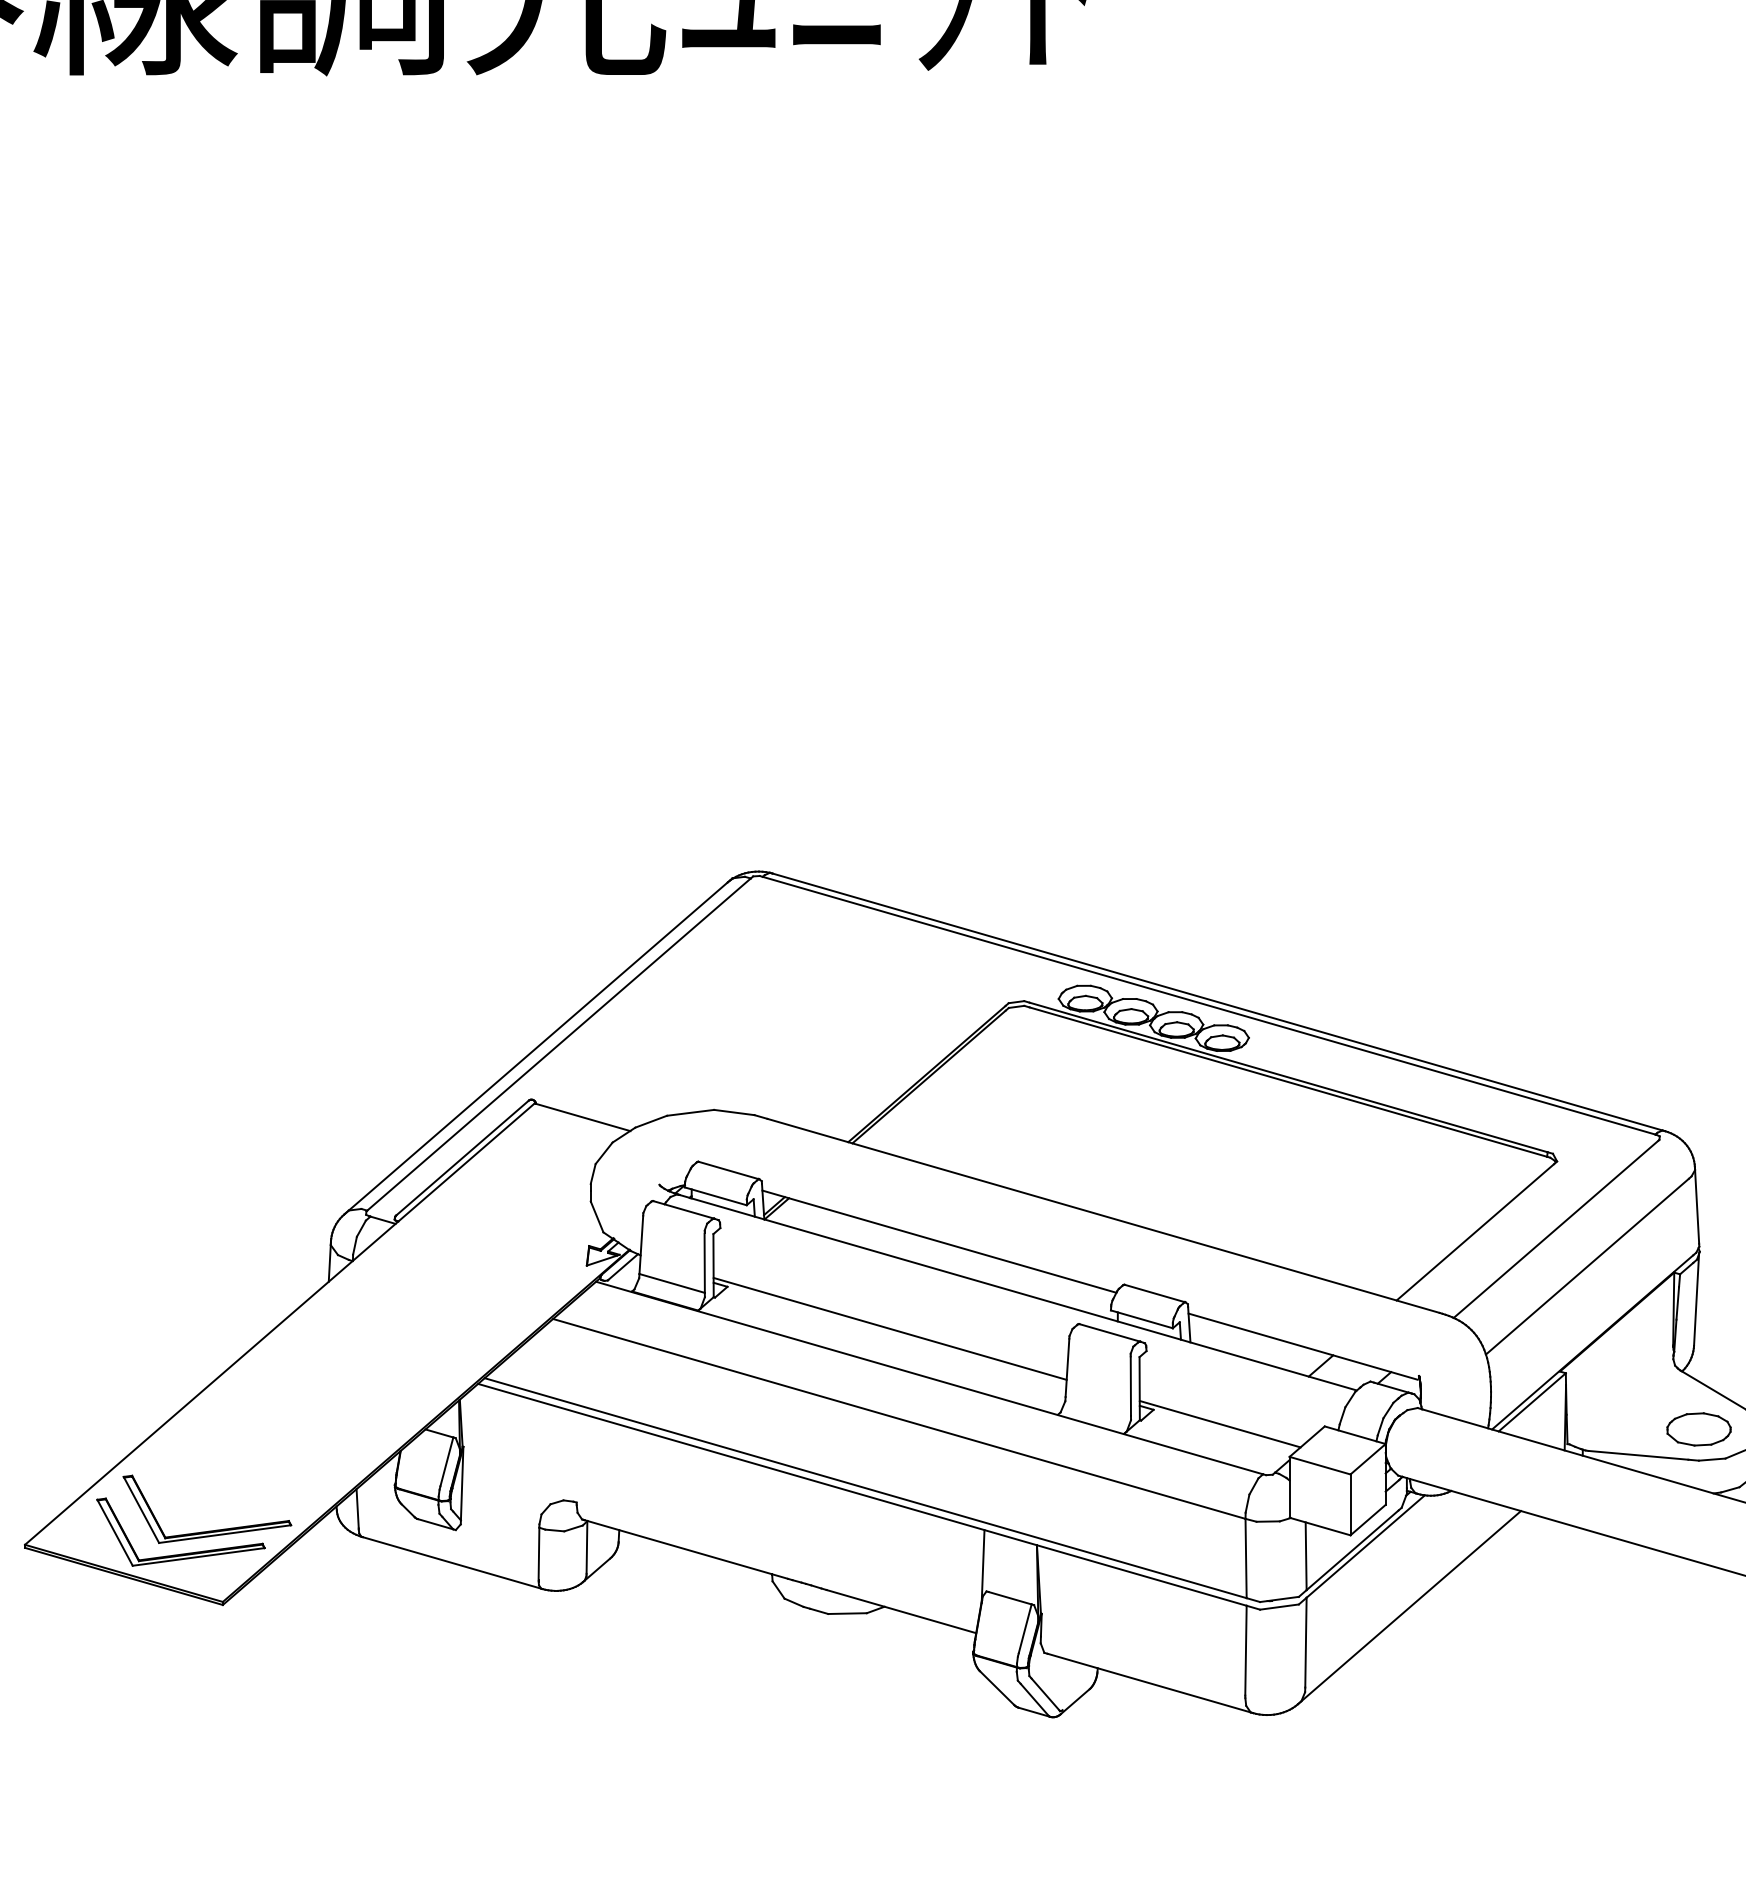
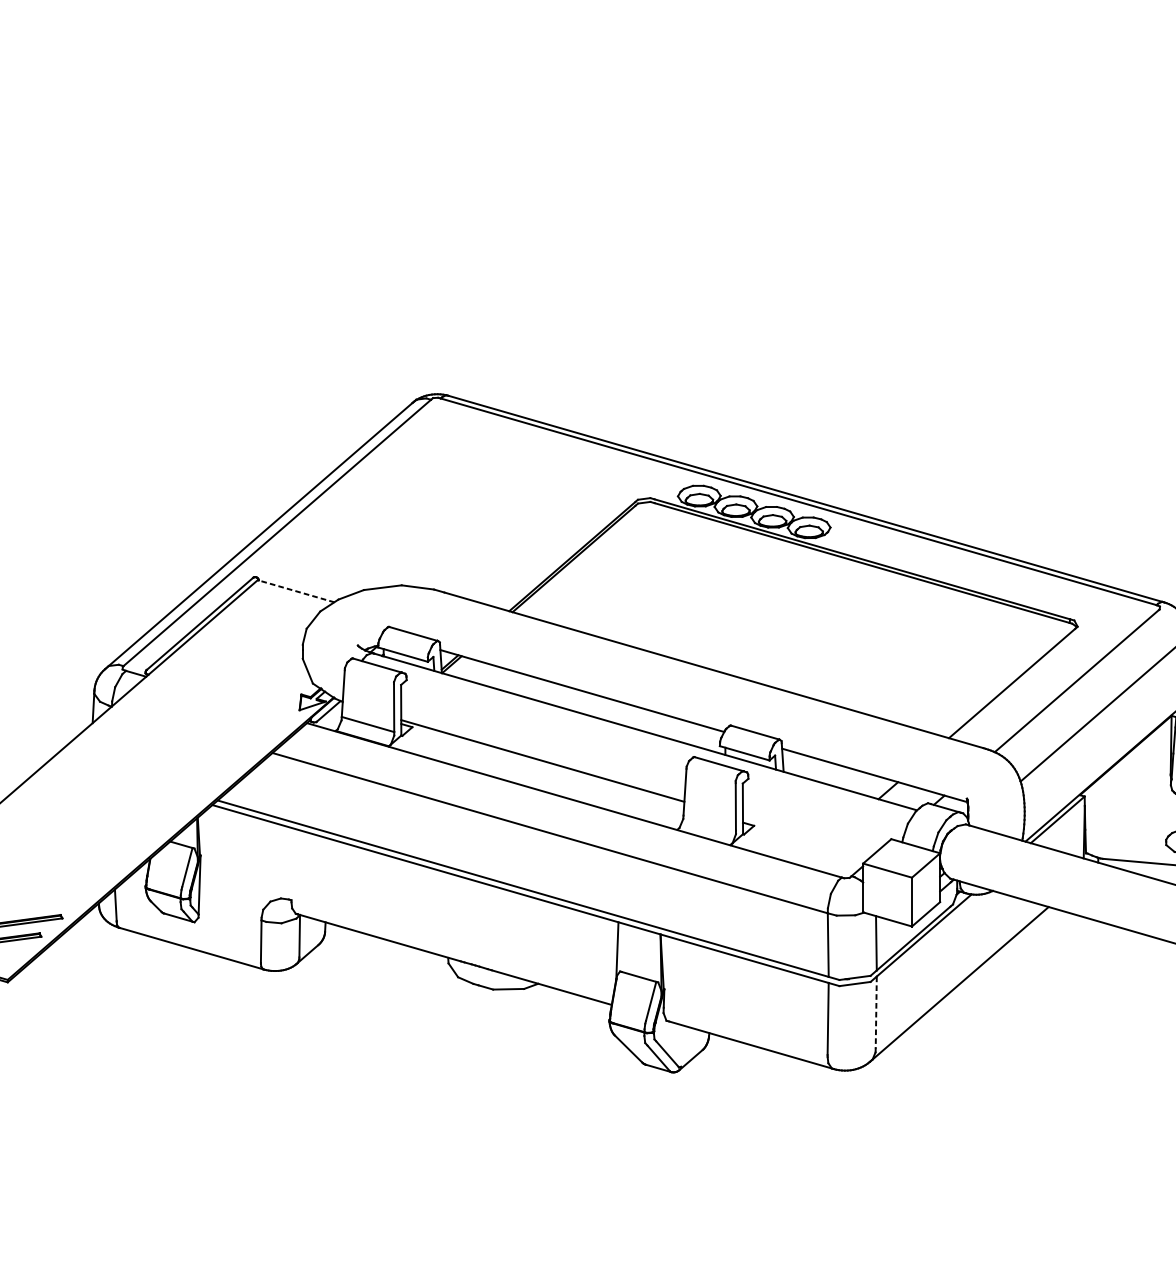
line: (582, 1117) -> (296, 591), solid -> dashed
line: (1219, 1423) -> (806, 836), removed
line: (1305, 1642) -> (875, 1012), solid -> dashed

